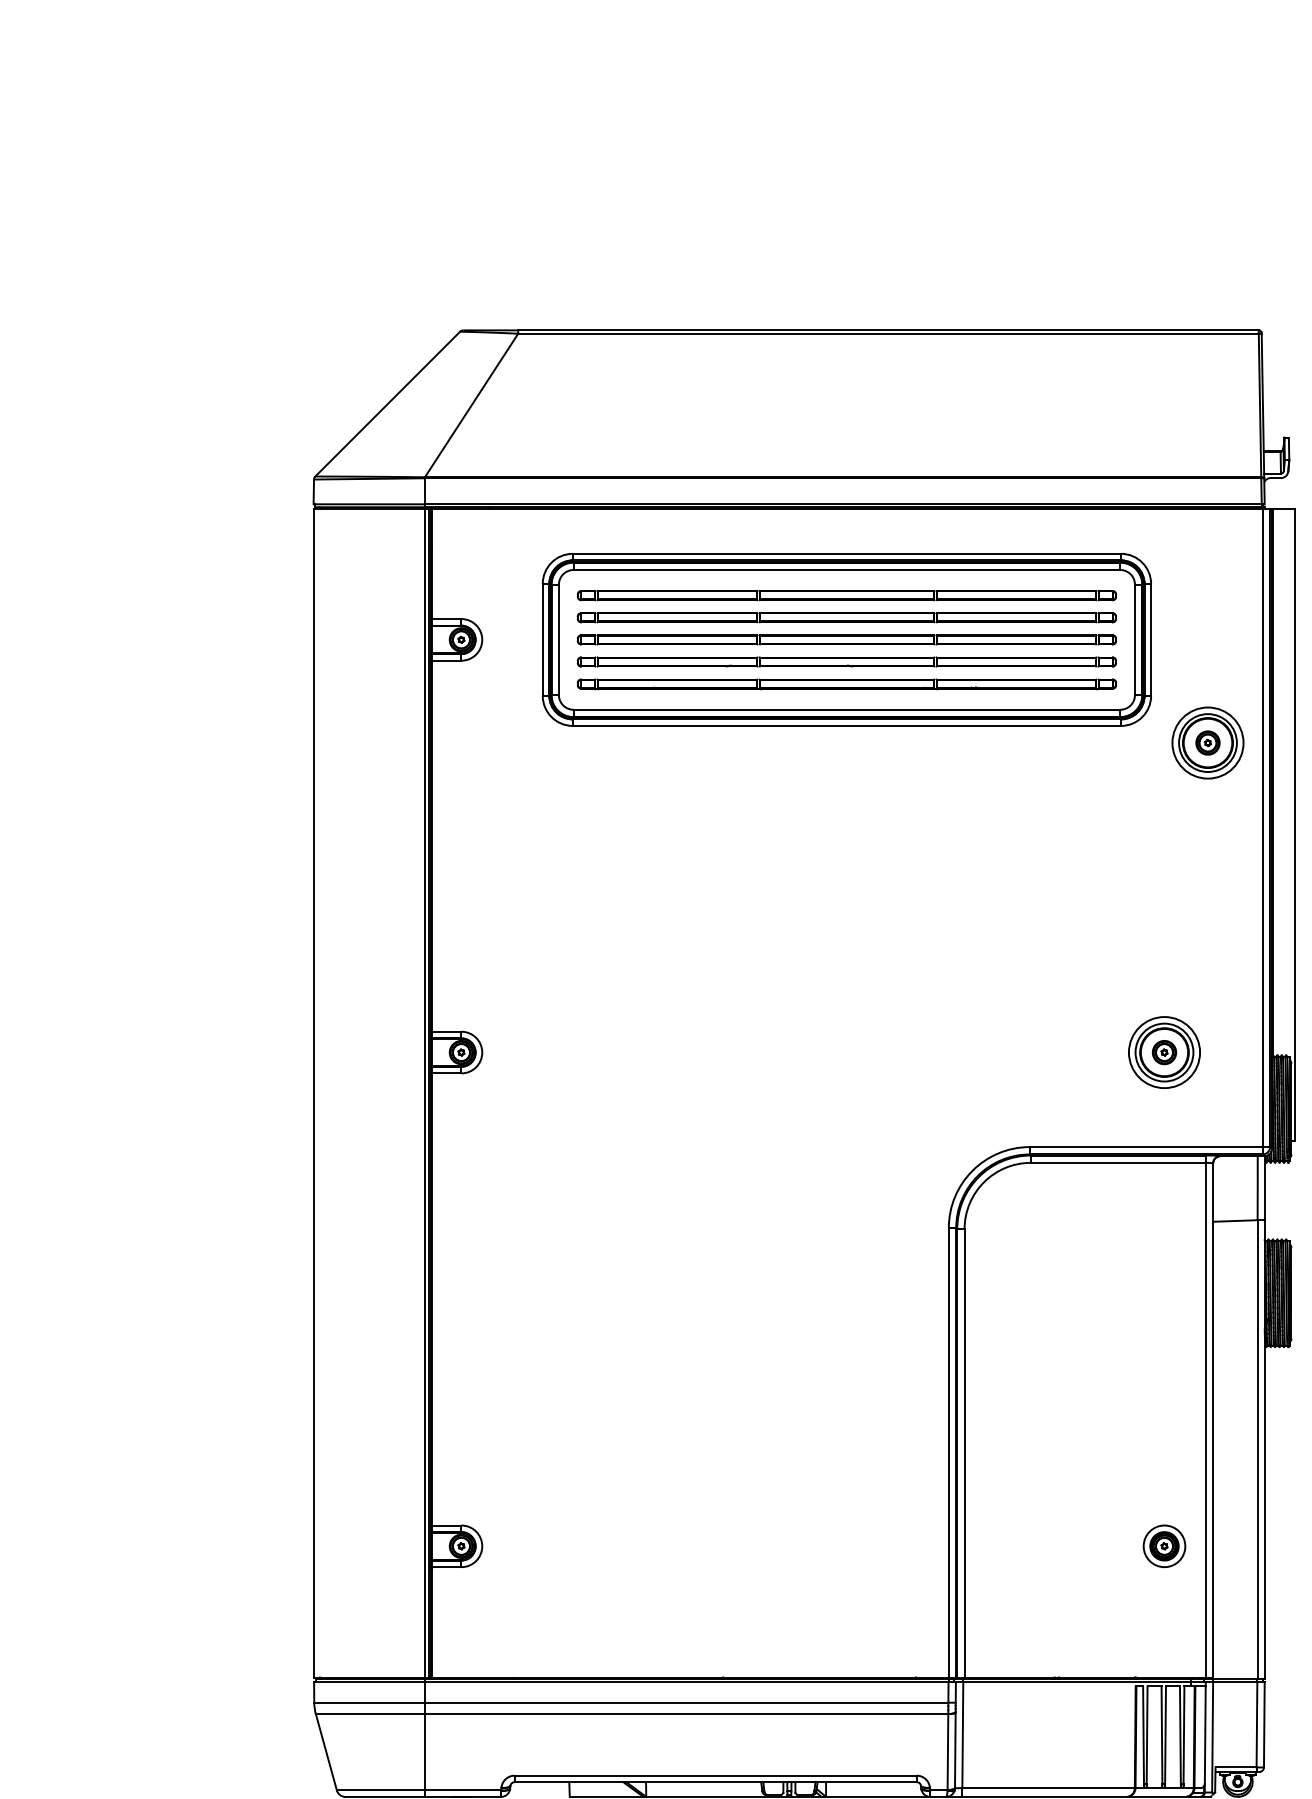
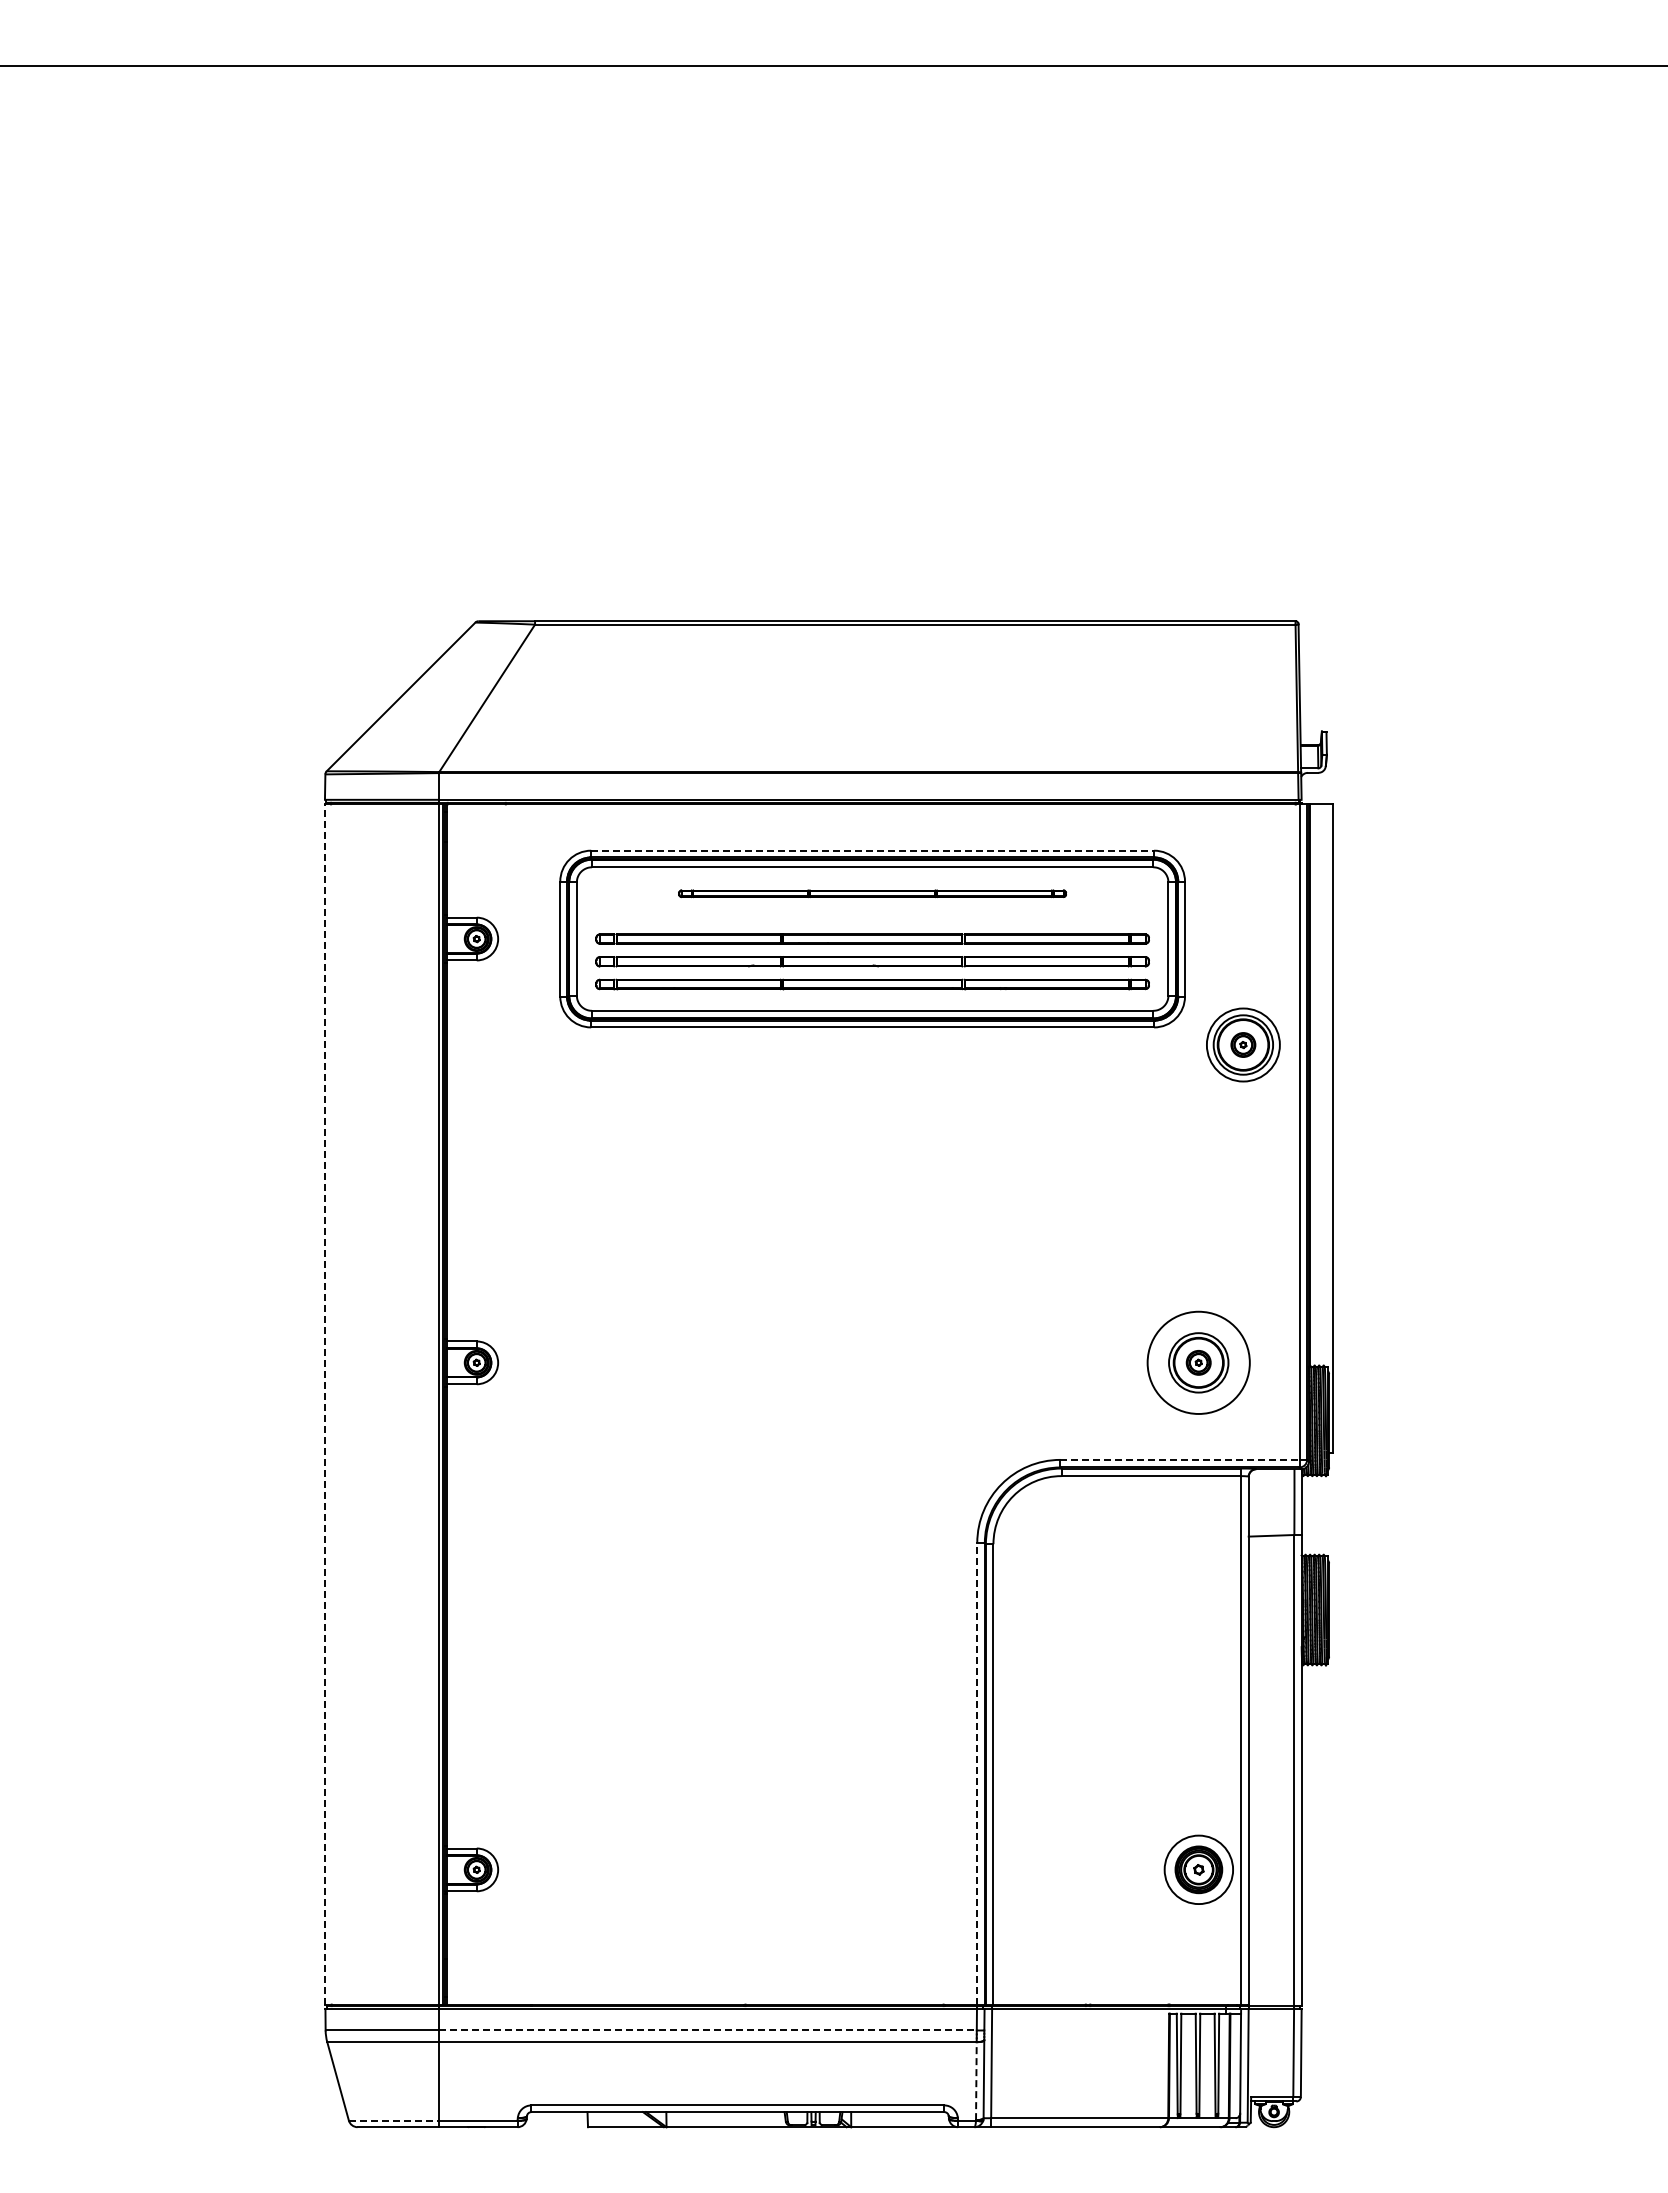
line: (847, 553) -> (873, 850), solid -> dashed
part: (846, 595) -> (872, 893), size x0.7
part: (846, 616) -> (872, 915), removed
circle: (1164, 1052) -> (1198, 1362), size x1.4
line: (314, 1092) -> (325, 1403), solid -> dashed
line: (1146, 1146) -> (1180, 1459), solid -> dashed
line: (949, 1452) -> (977, 1773), solid -> dashed
part: (1164, 1545) -> (1198, 1869), size x1.6
line: (686, 1702) -> (707, 2030), solid -> dashed
line: (948, 1751) -> (976, 2080), solid -> dashed
line: (381, 1790) -> (394, 2120), solid -> dashed

